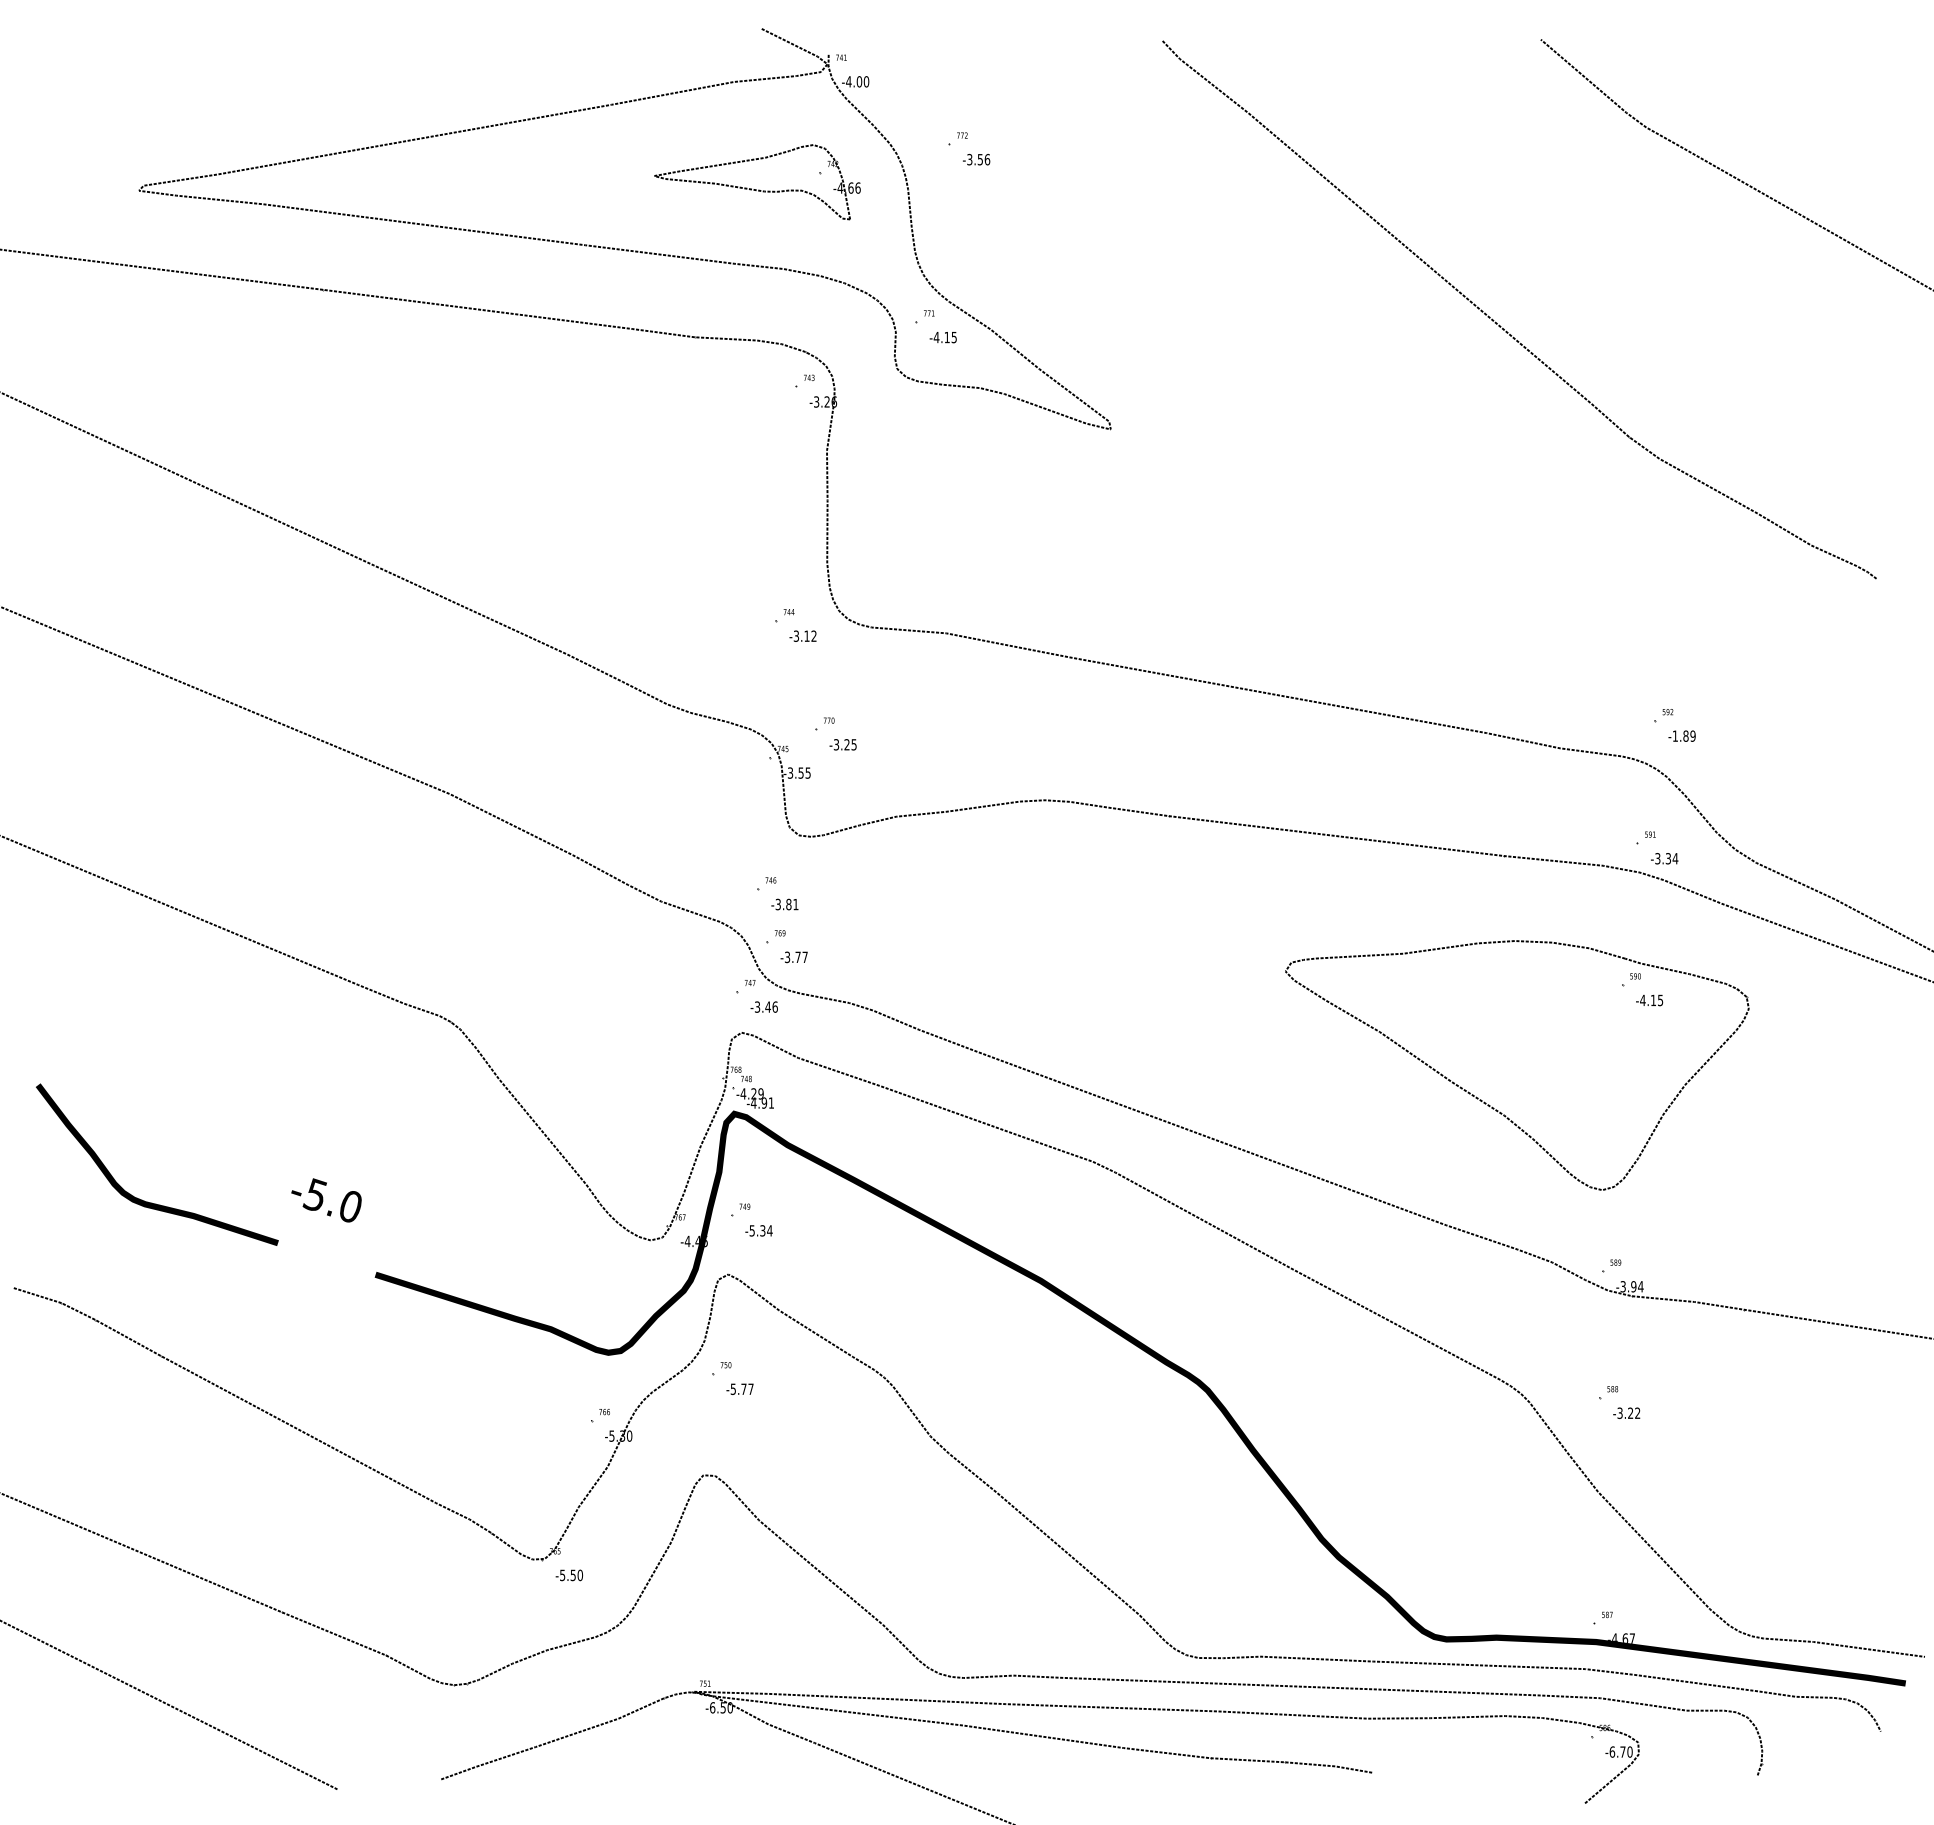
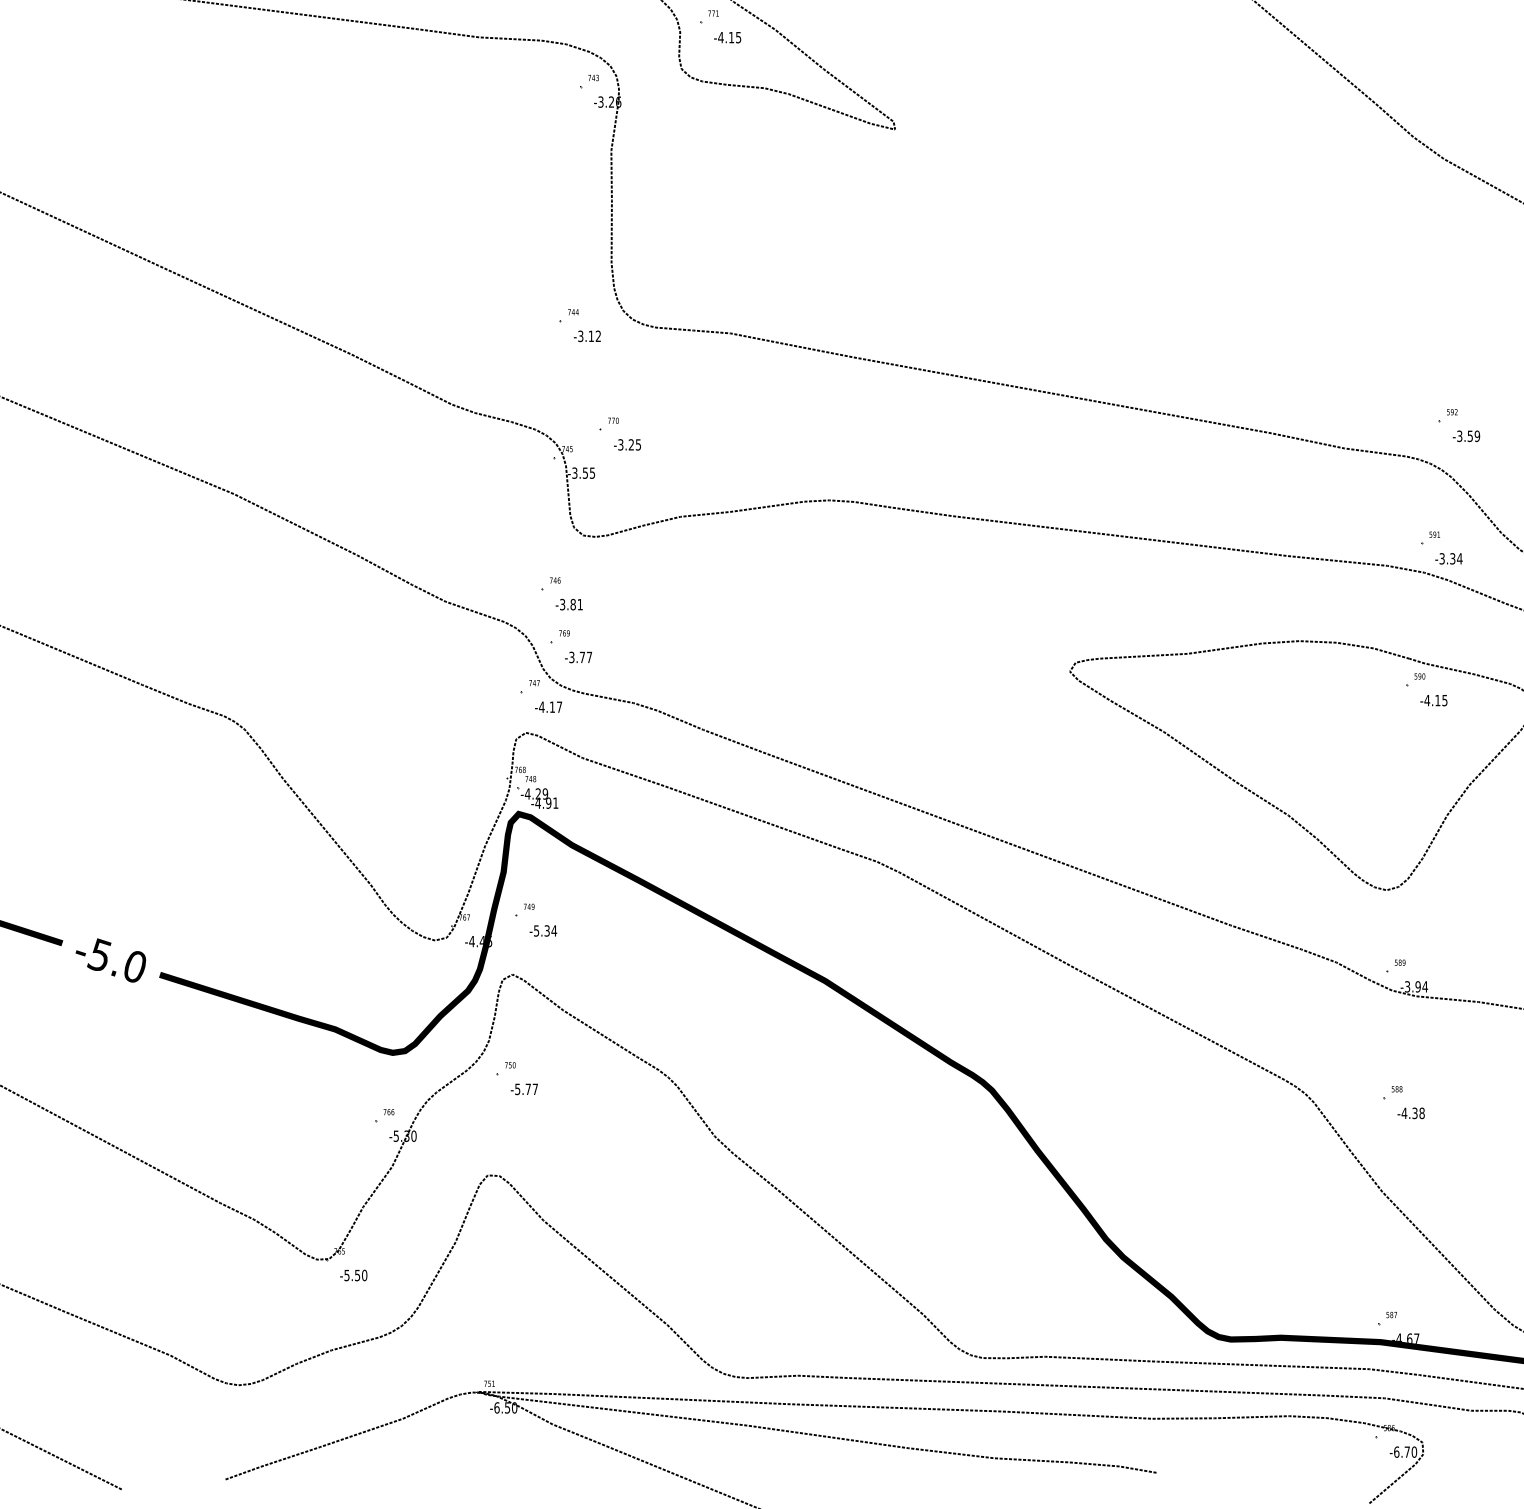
text: (1680, 735) -> (1464, 435), -1.89 -> -3.59
text: (765, 1006) -> (549, 706), -3.46 -> -4.17
text: (326, 1200) -> (110, 960), moved
text: (1628, 1413) -> (1412, 1113), -3.22 -> -4.38

